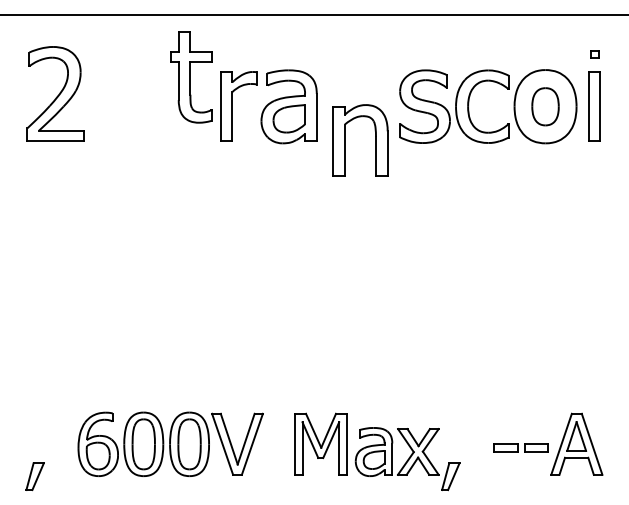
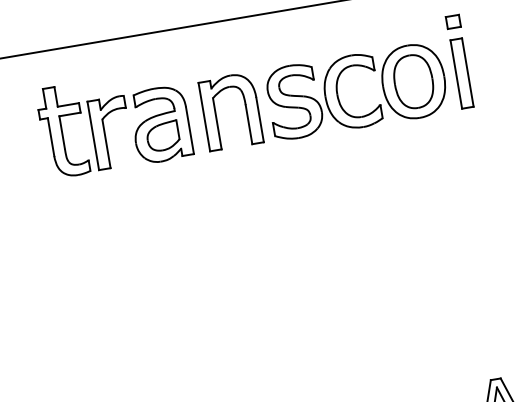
part: (594, 53) -> (453, 21), size x1.67
part: (191, 77) -> (63, 131), moved
part: (545, 106) -> (413, 81), size x1.43
part: (345, 140) -> (216, 113), moved

